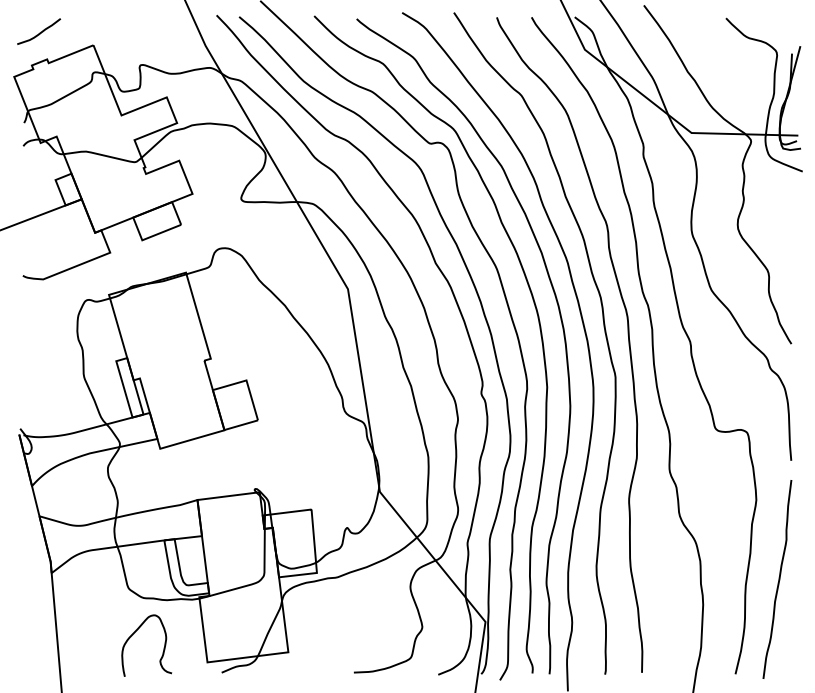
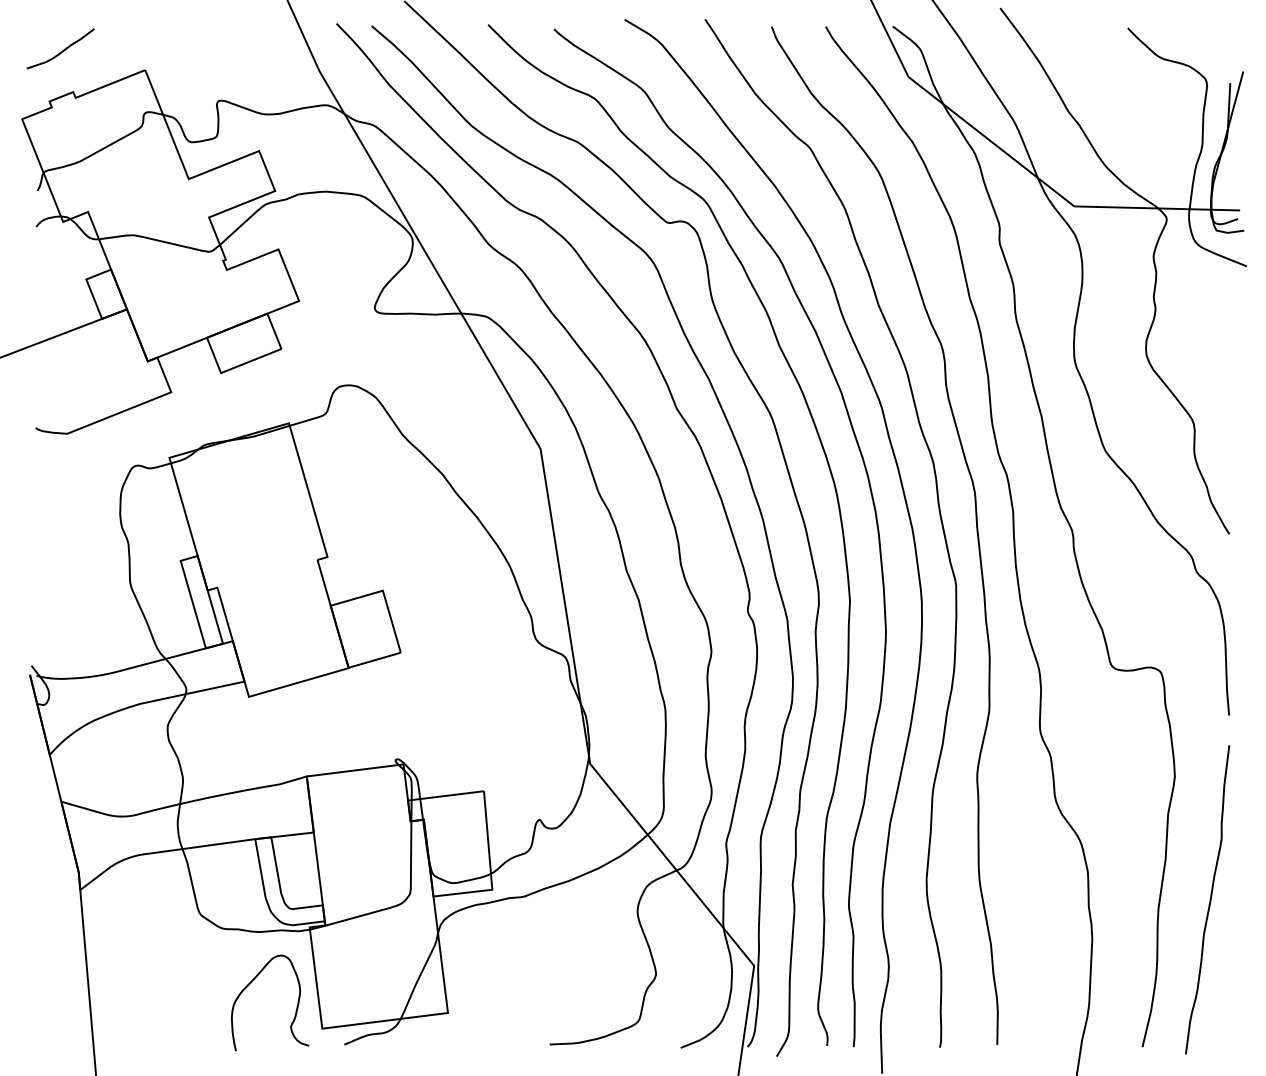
curve: (134, 633) -> (250, 983), moved

